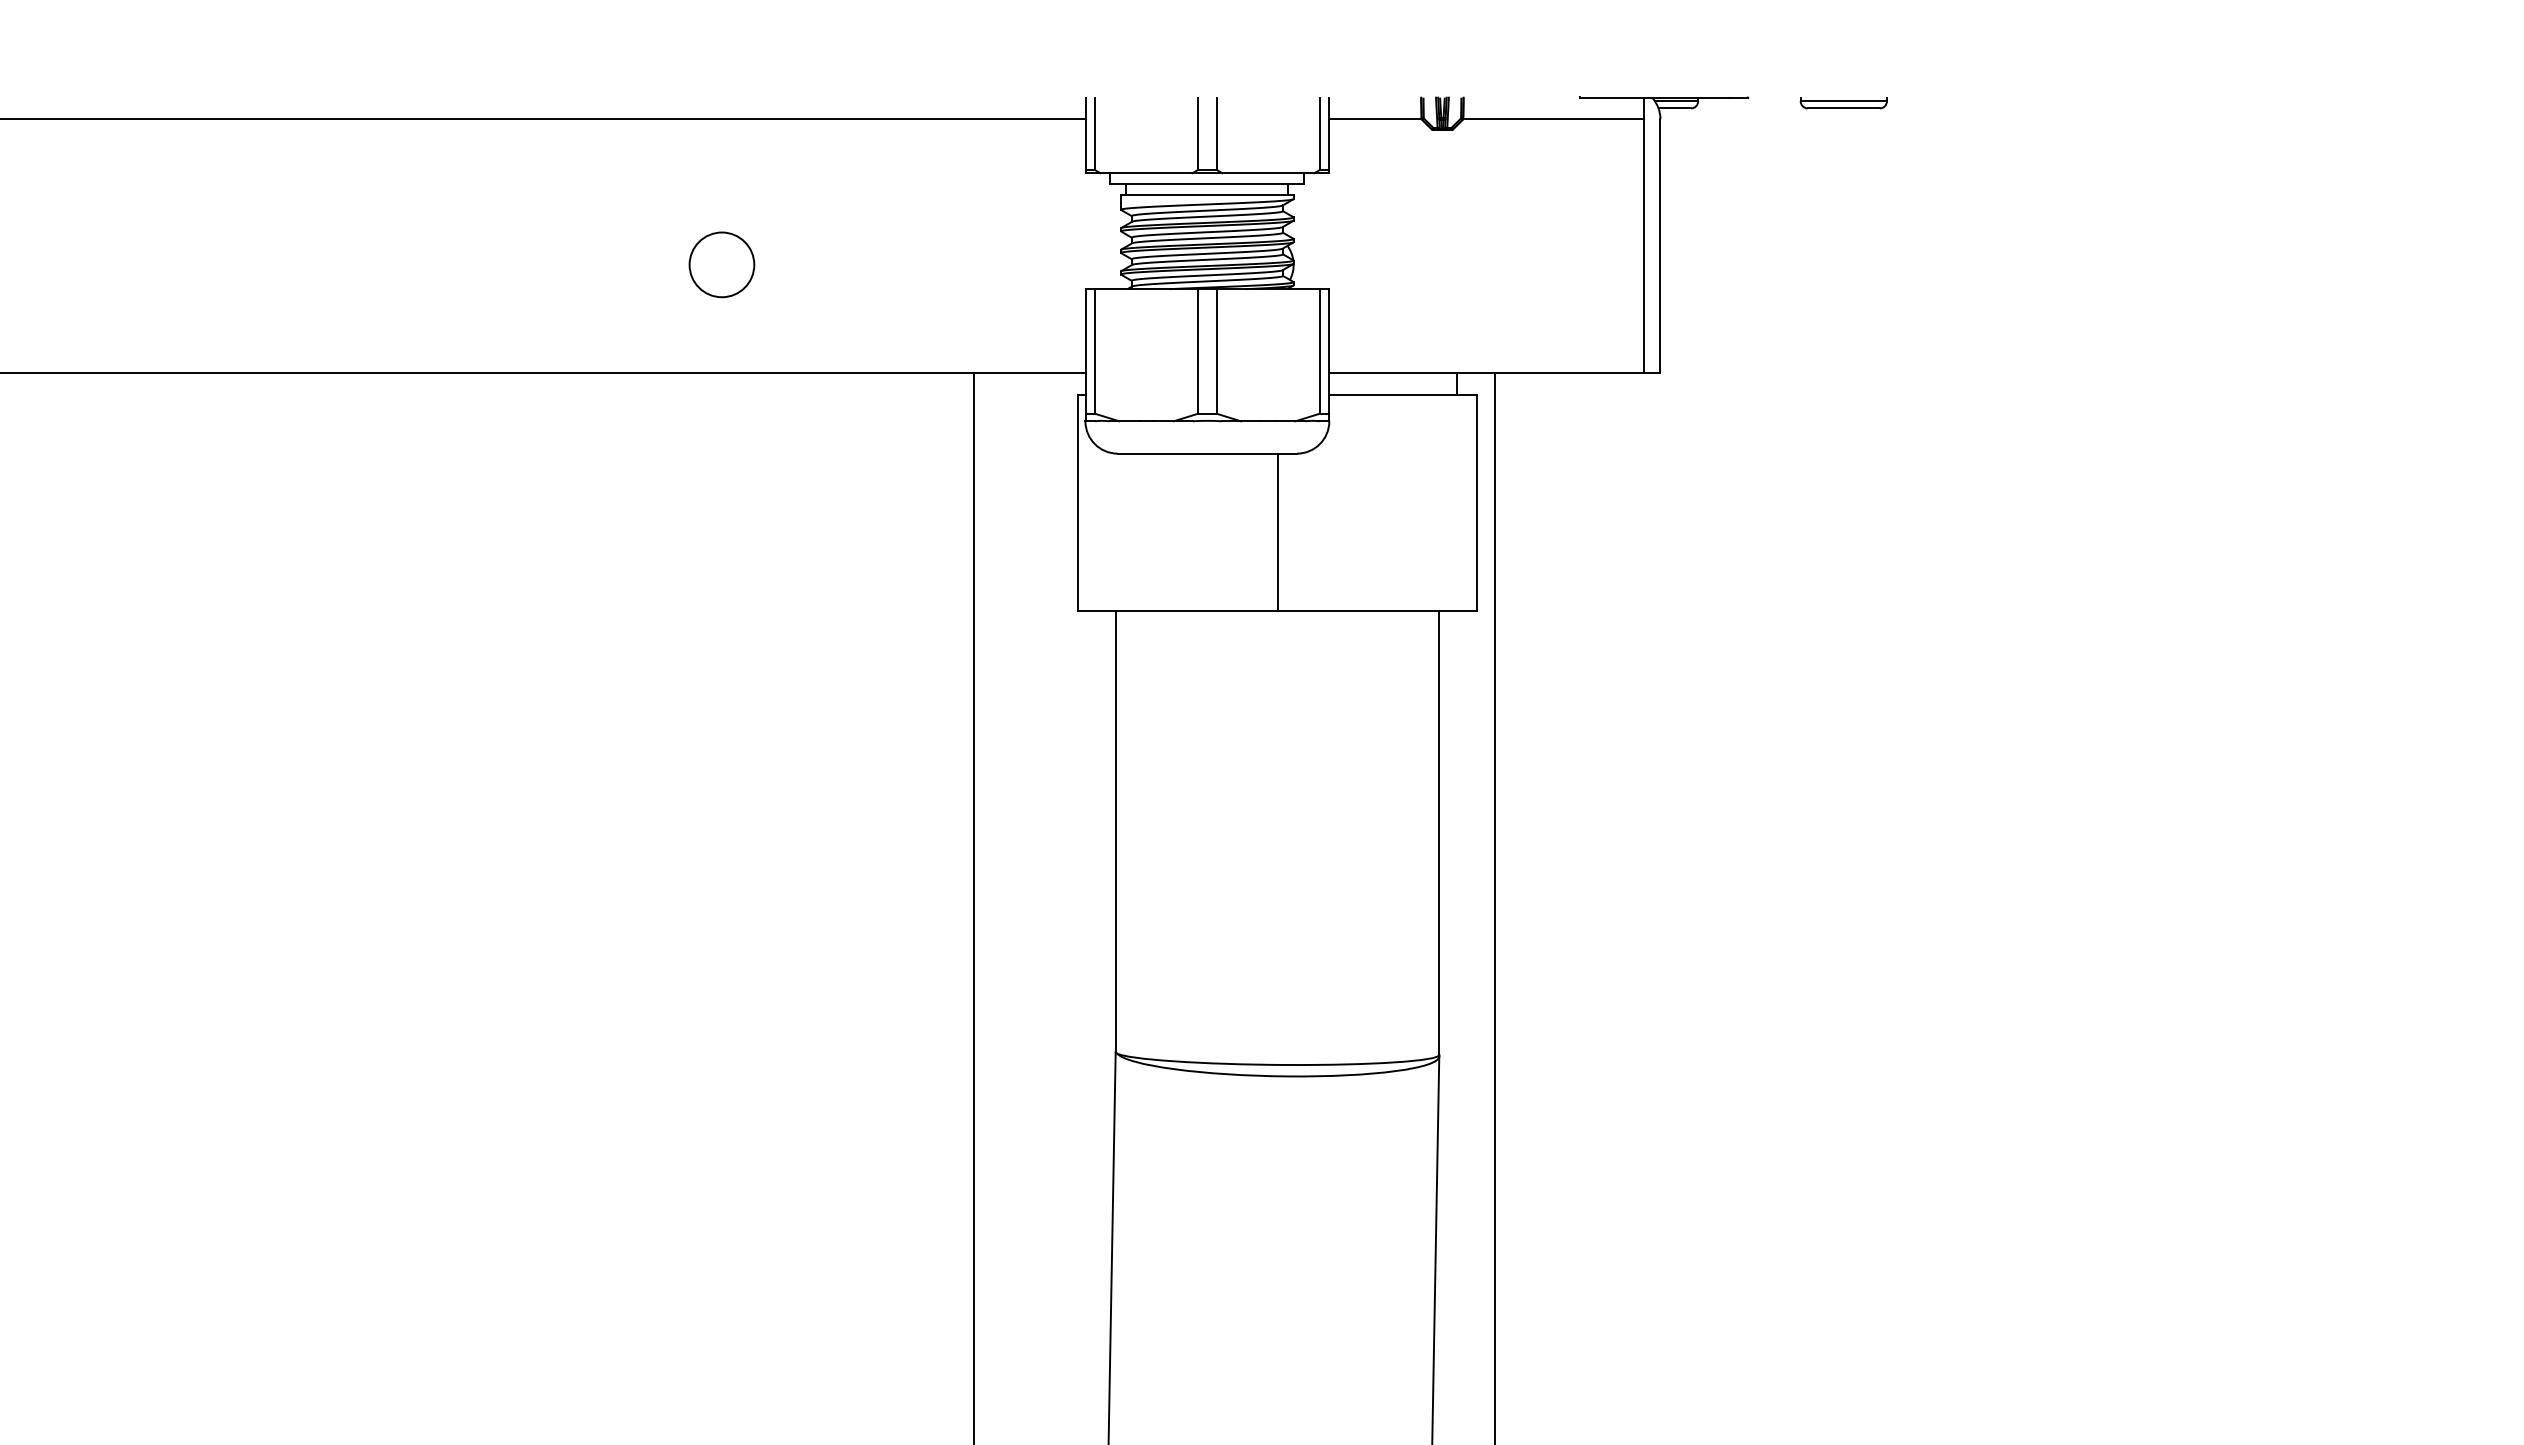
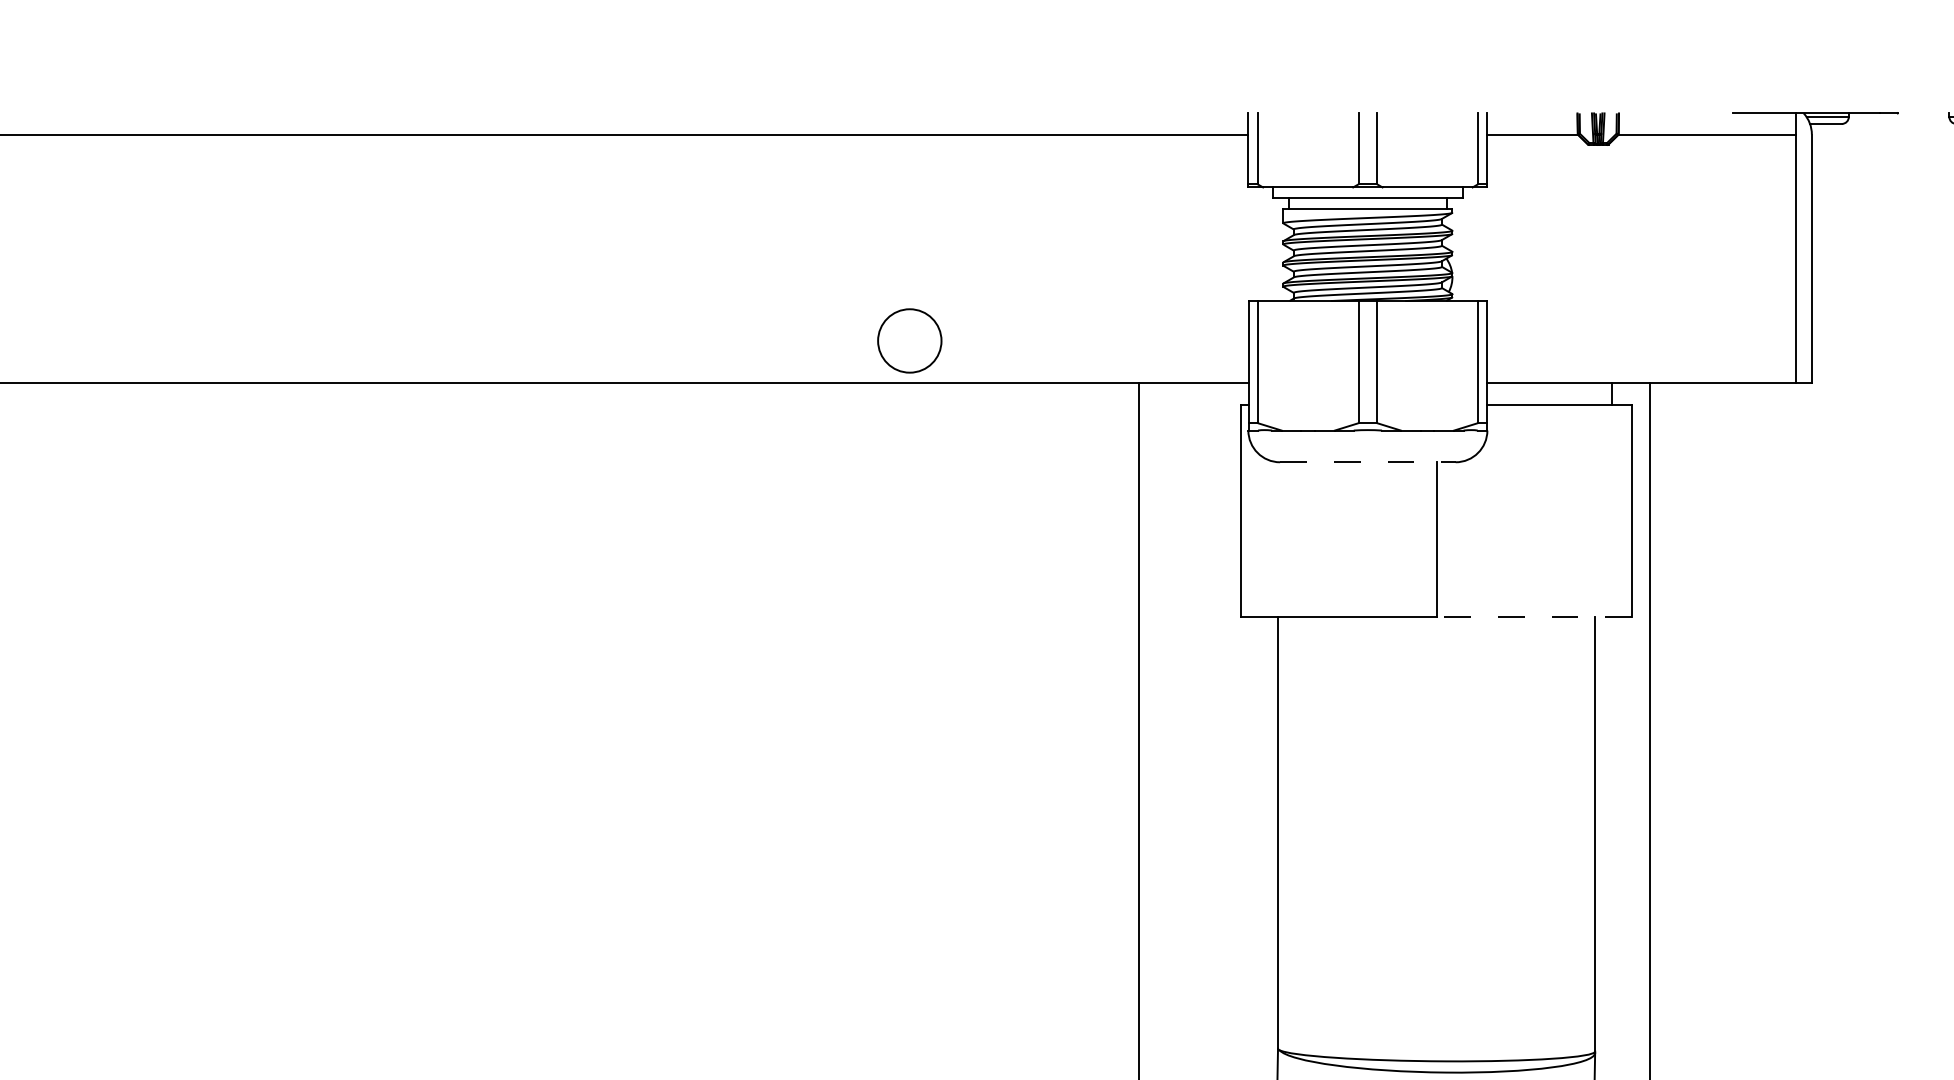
circle: (721, 264) -> (909, 340), moved
line: (1207, 453) -> (1368, 462), solid -> dashed
line: (1377, 611) -> (1534, 616), solid -> dashed

